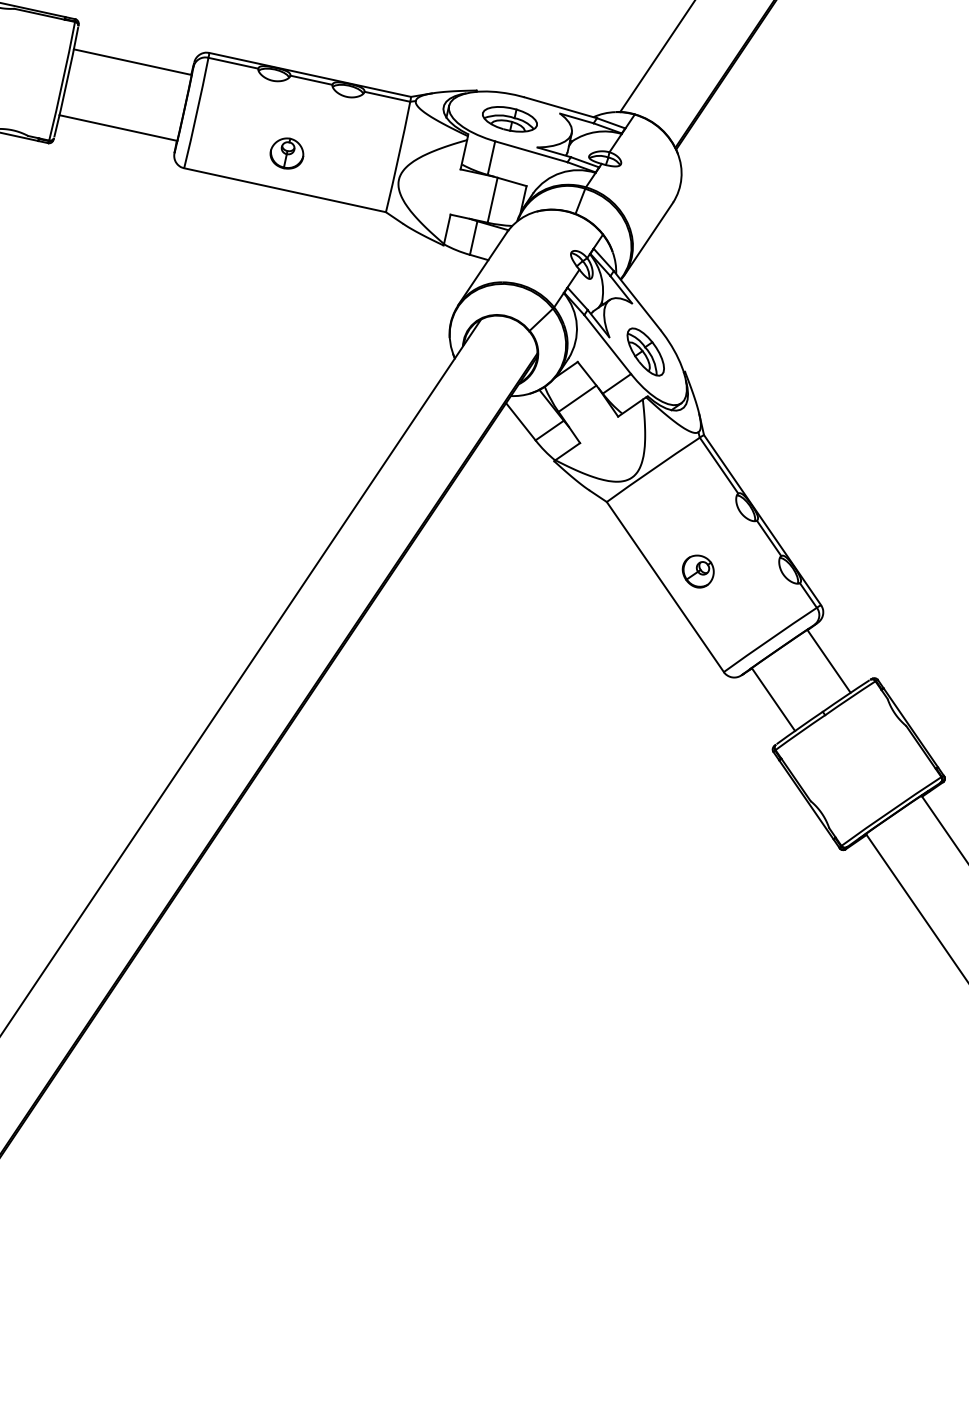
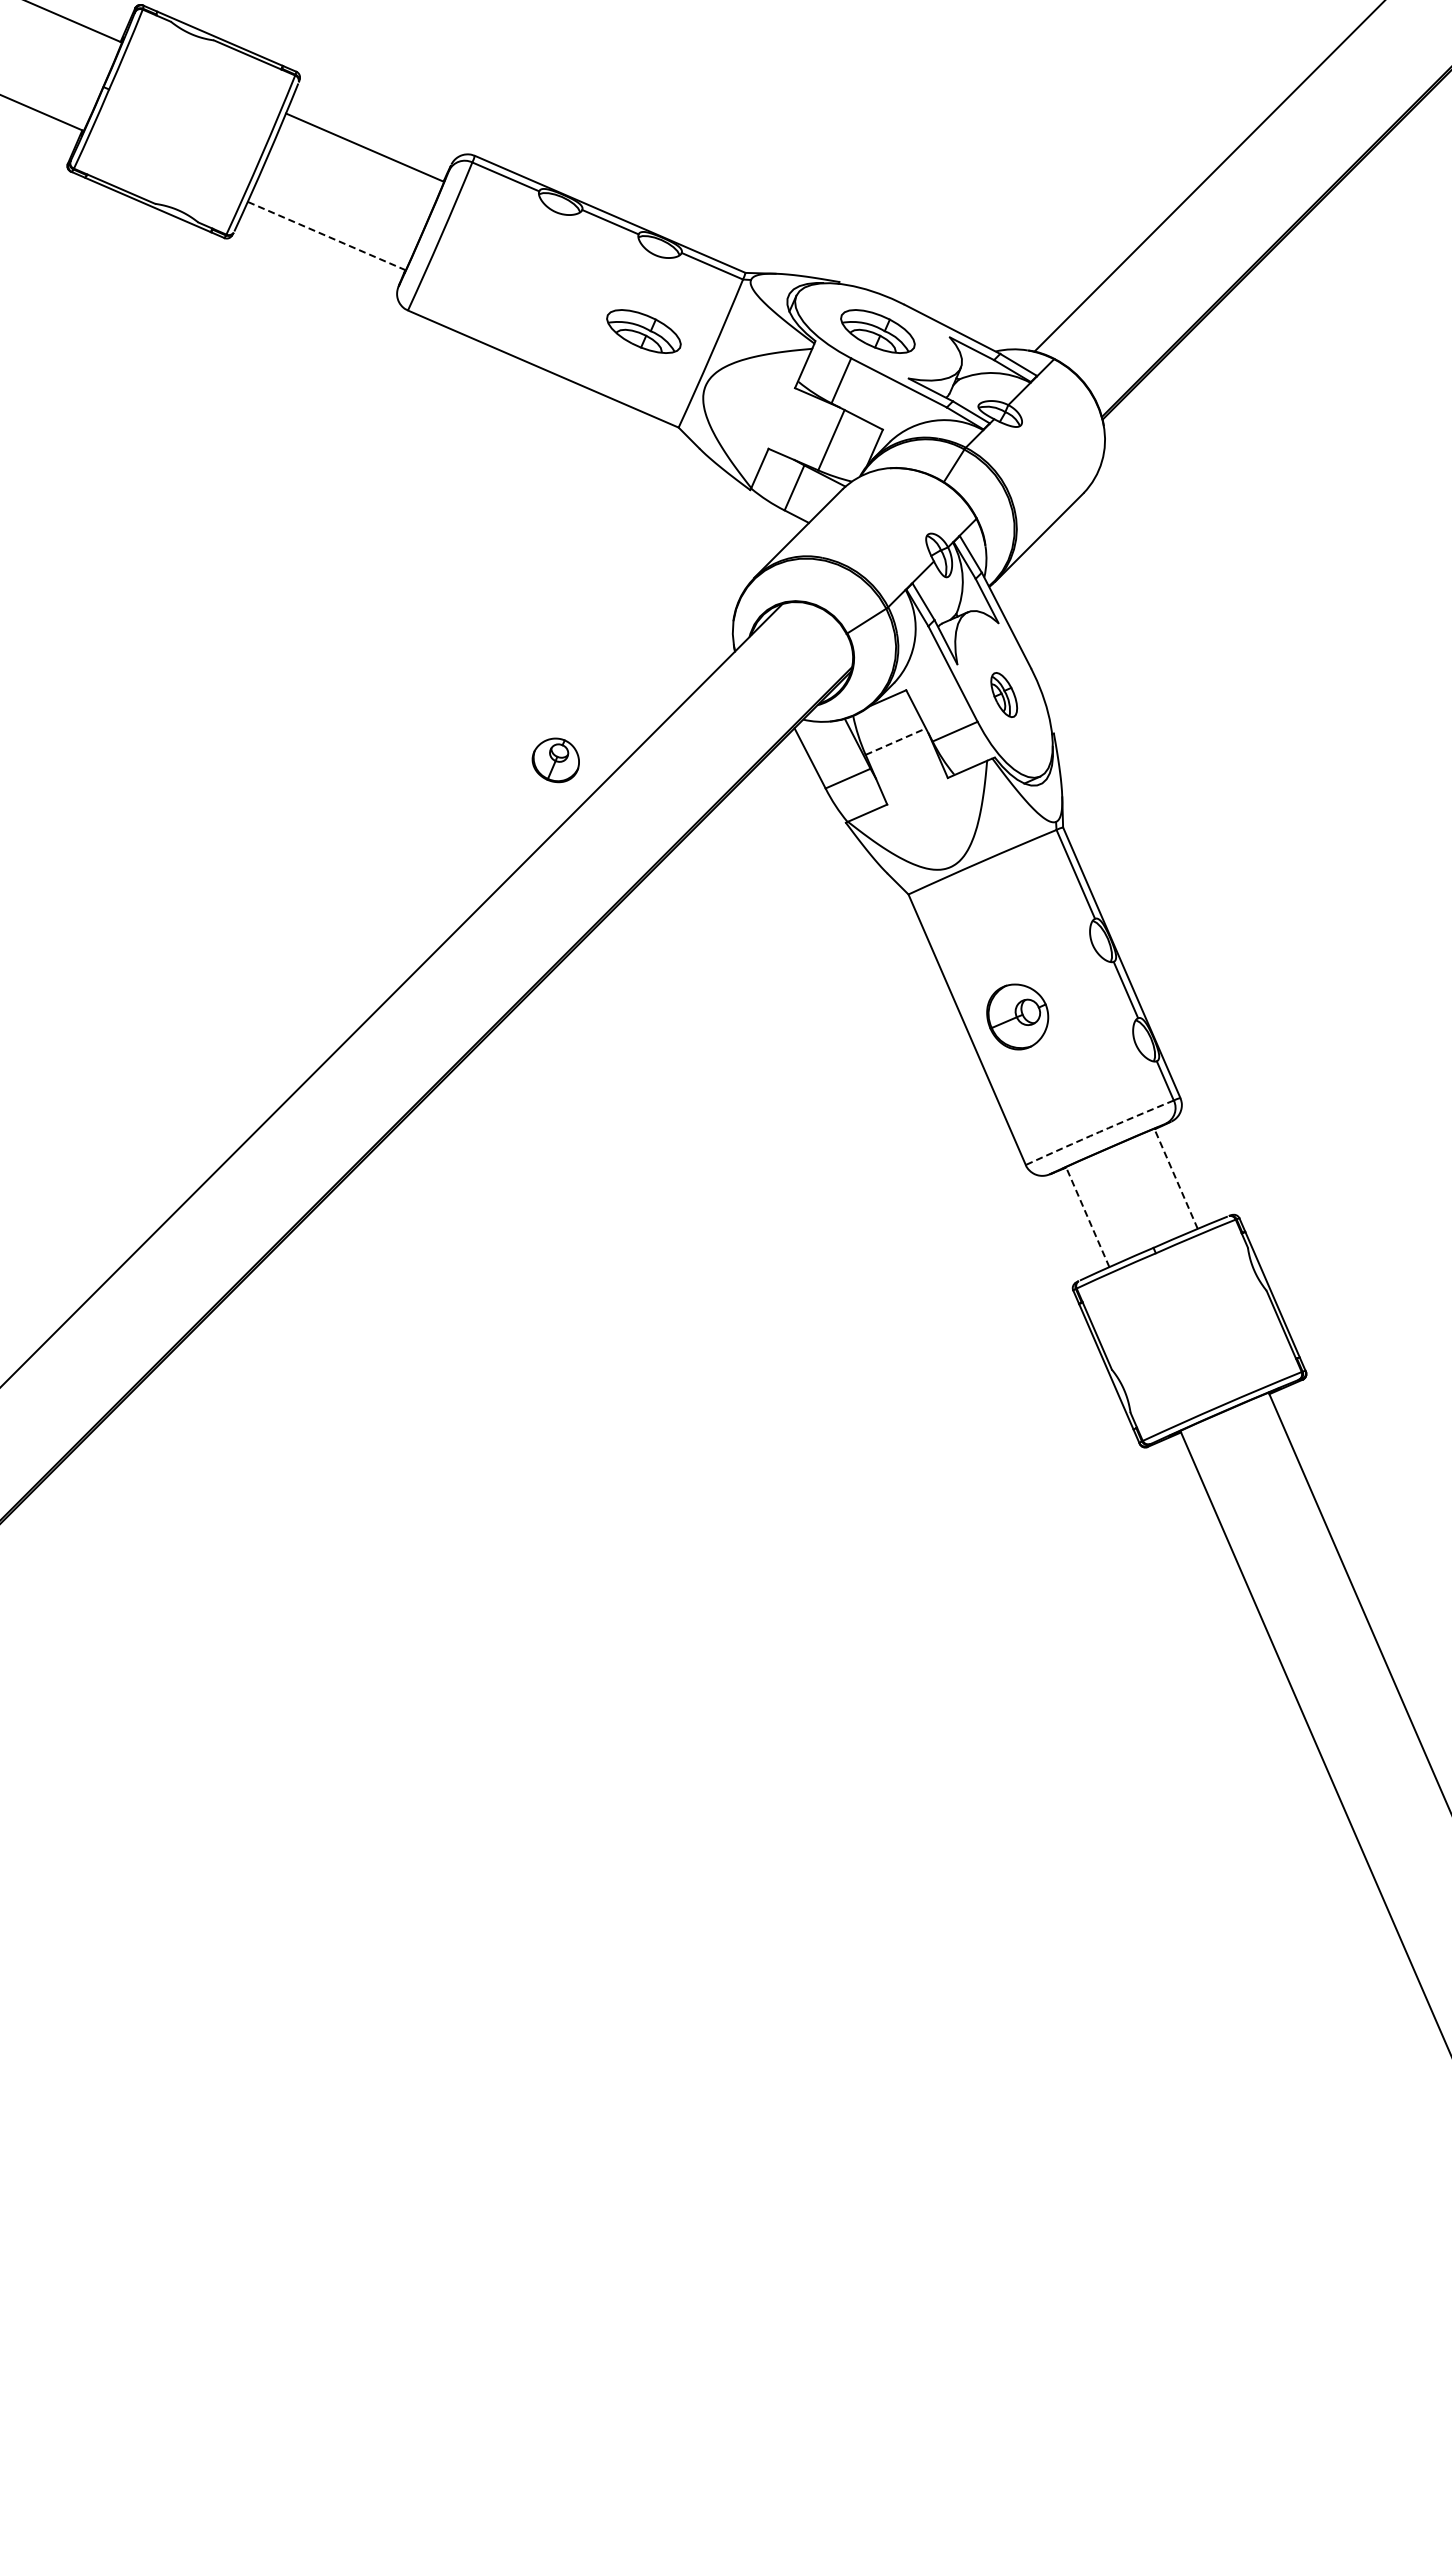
line: (118, 127) -> (326, 235), solid -> dashed
part: (348, 150) -> (643, 331), added
part: (286, 153) -> (555, 760), moved
part: (645, 351) -> (1003, 694), size x0.6
line: (577, 398) -> (895, 741), solid -> dashed
part: (698, 571) -> (1017, 1017), size x1.4
arc: (770, 639) -> (1099, 1132), solid -> dashed
line: (829, 661) -> (1176, 1178), solid -> dashed
line: (773, 699) -> (1087, 1217), solid -> dashed

